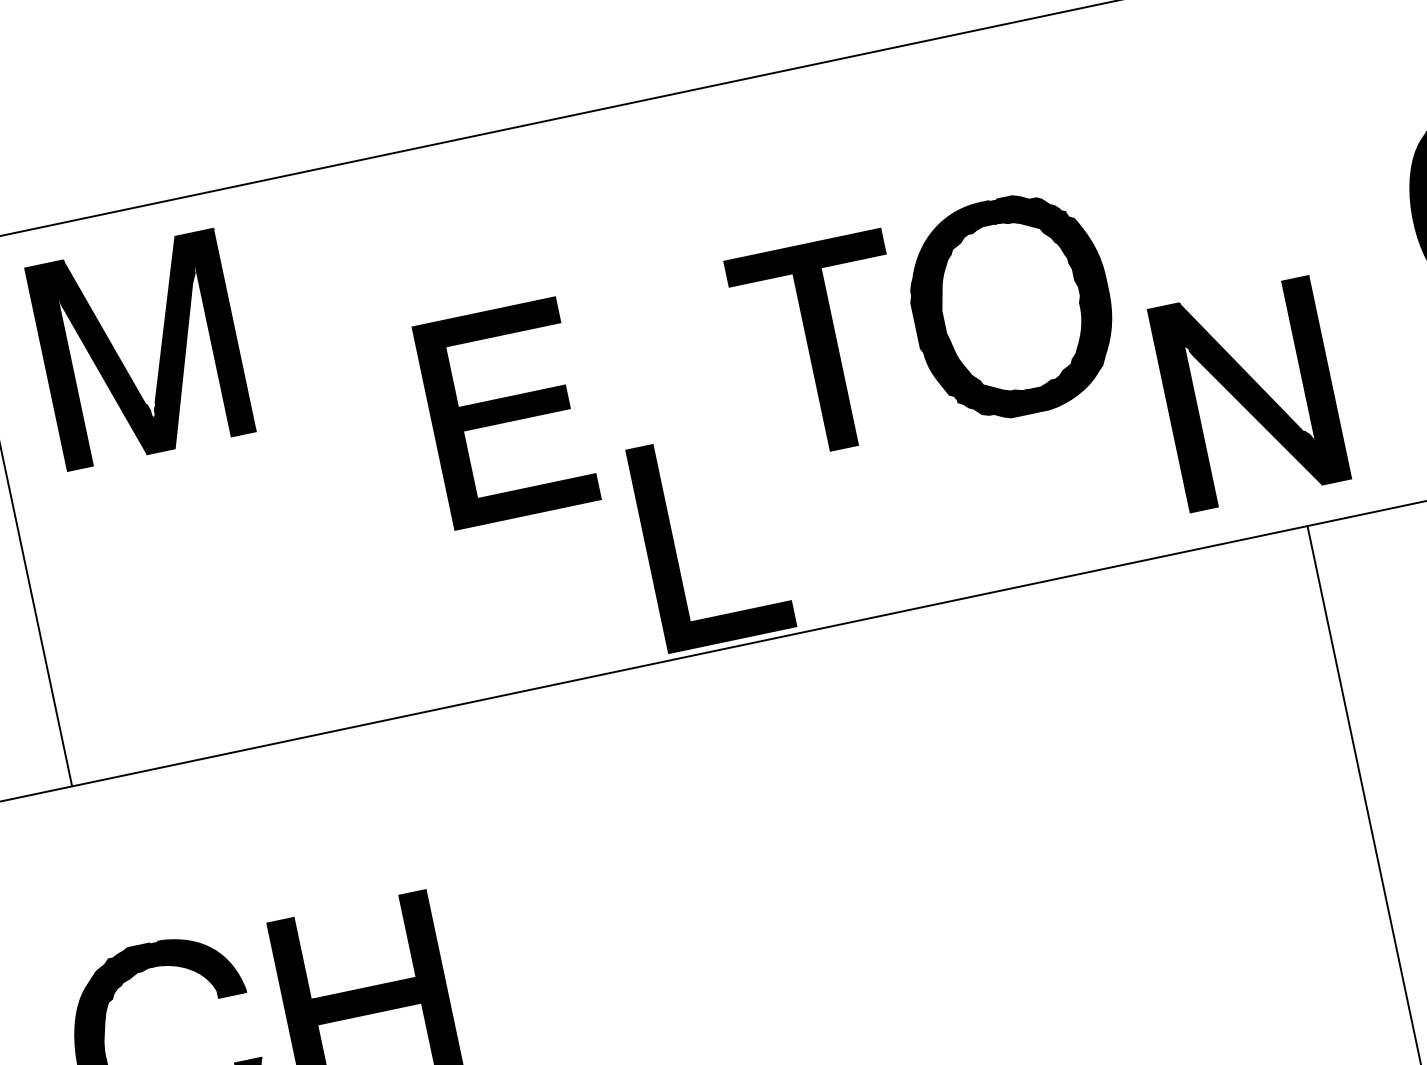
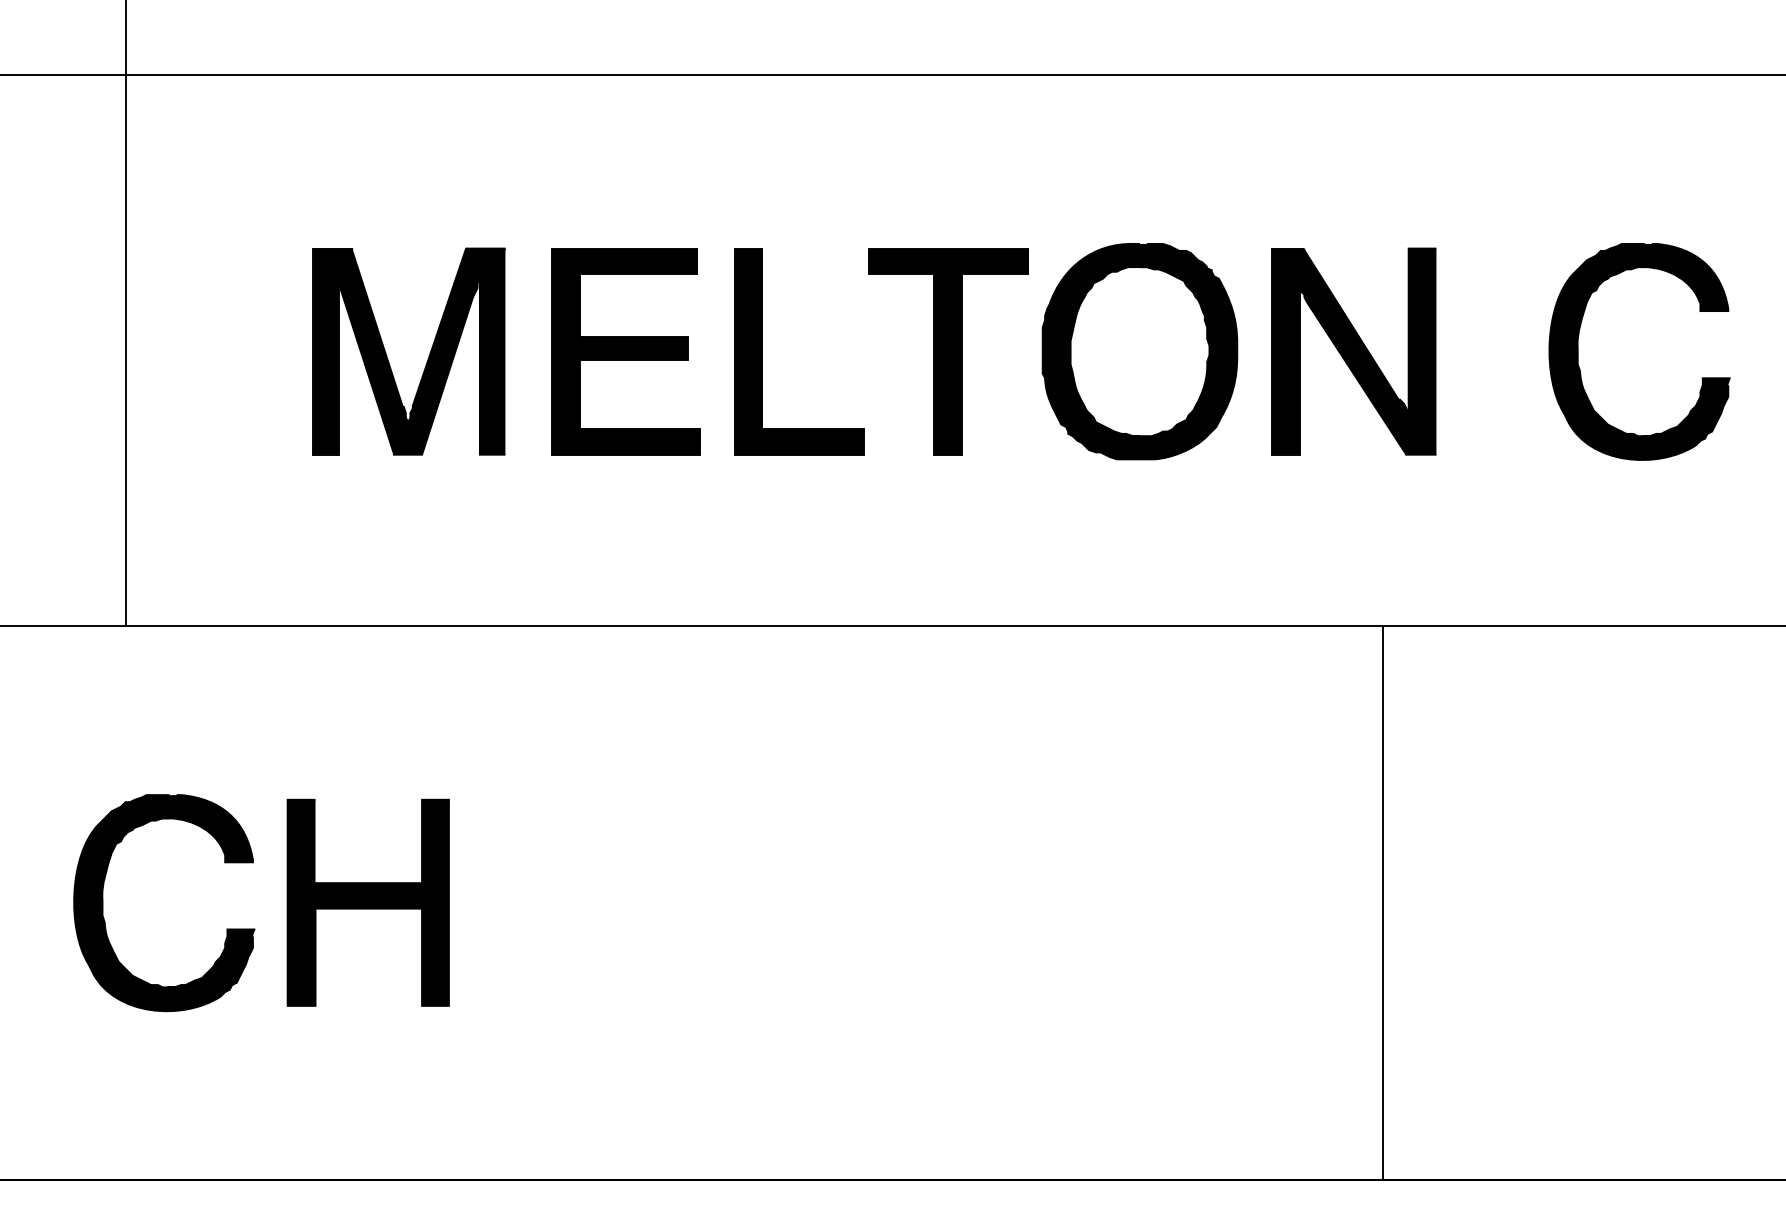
part: (160, 352) -> (427, 358), moved
part: (1249, 394) -> (1353, 351), moved
part: (674, 545) -> (762, 351), moved

